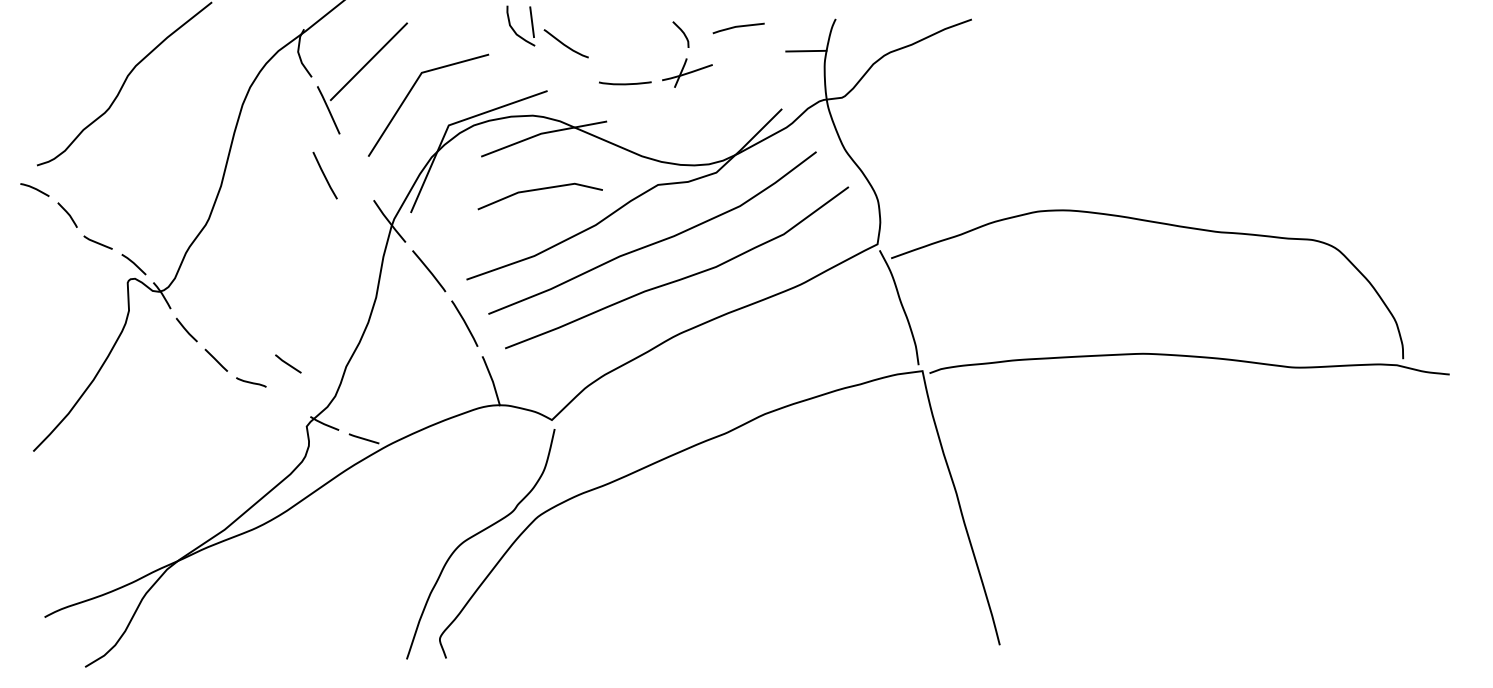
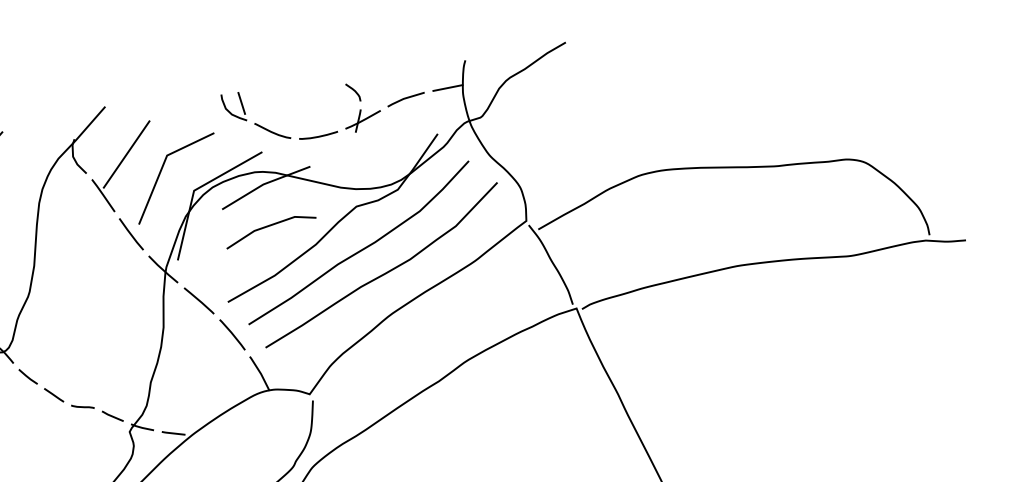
line: (738, 27) -> (405, 98), moved
curve: (564, 43) -> (271, 131), moved
line: (324, 175) -> (130, 234), moved
line: (288, 363) -> (112, 415), moved

